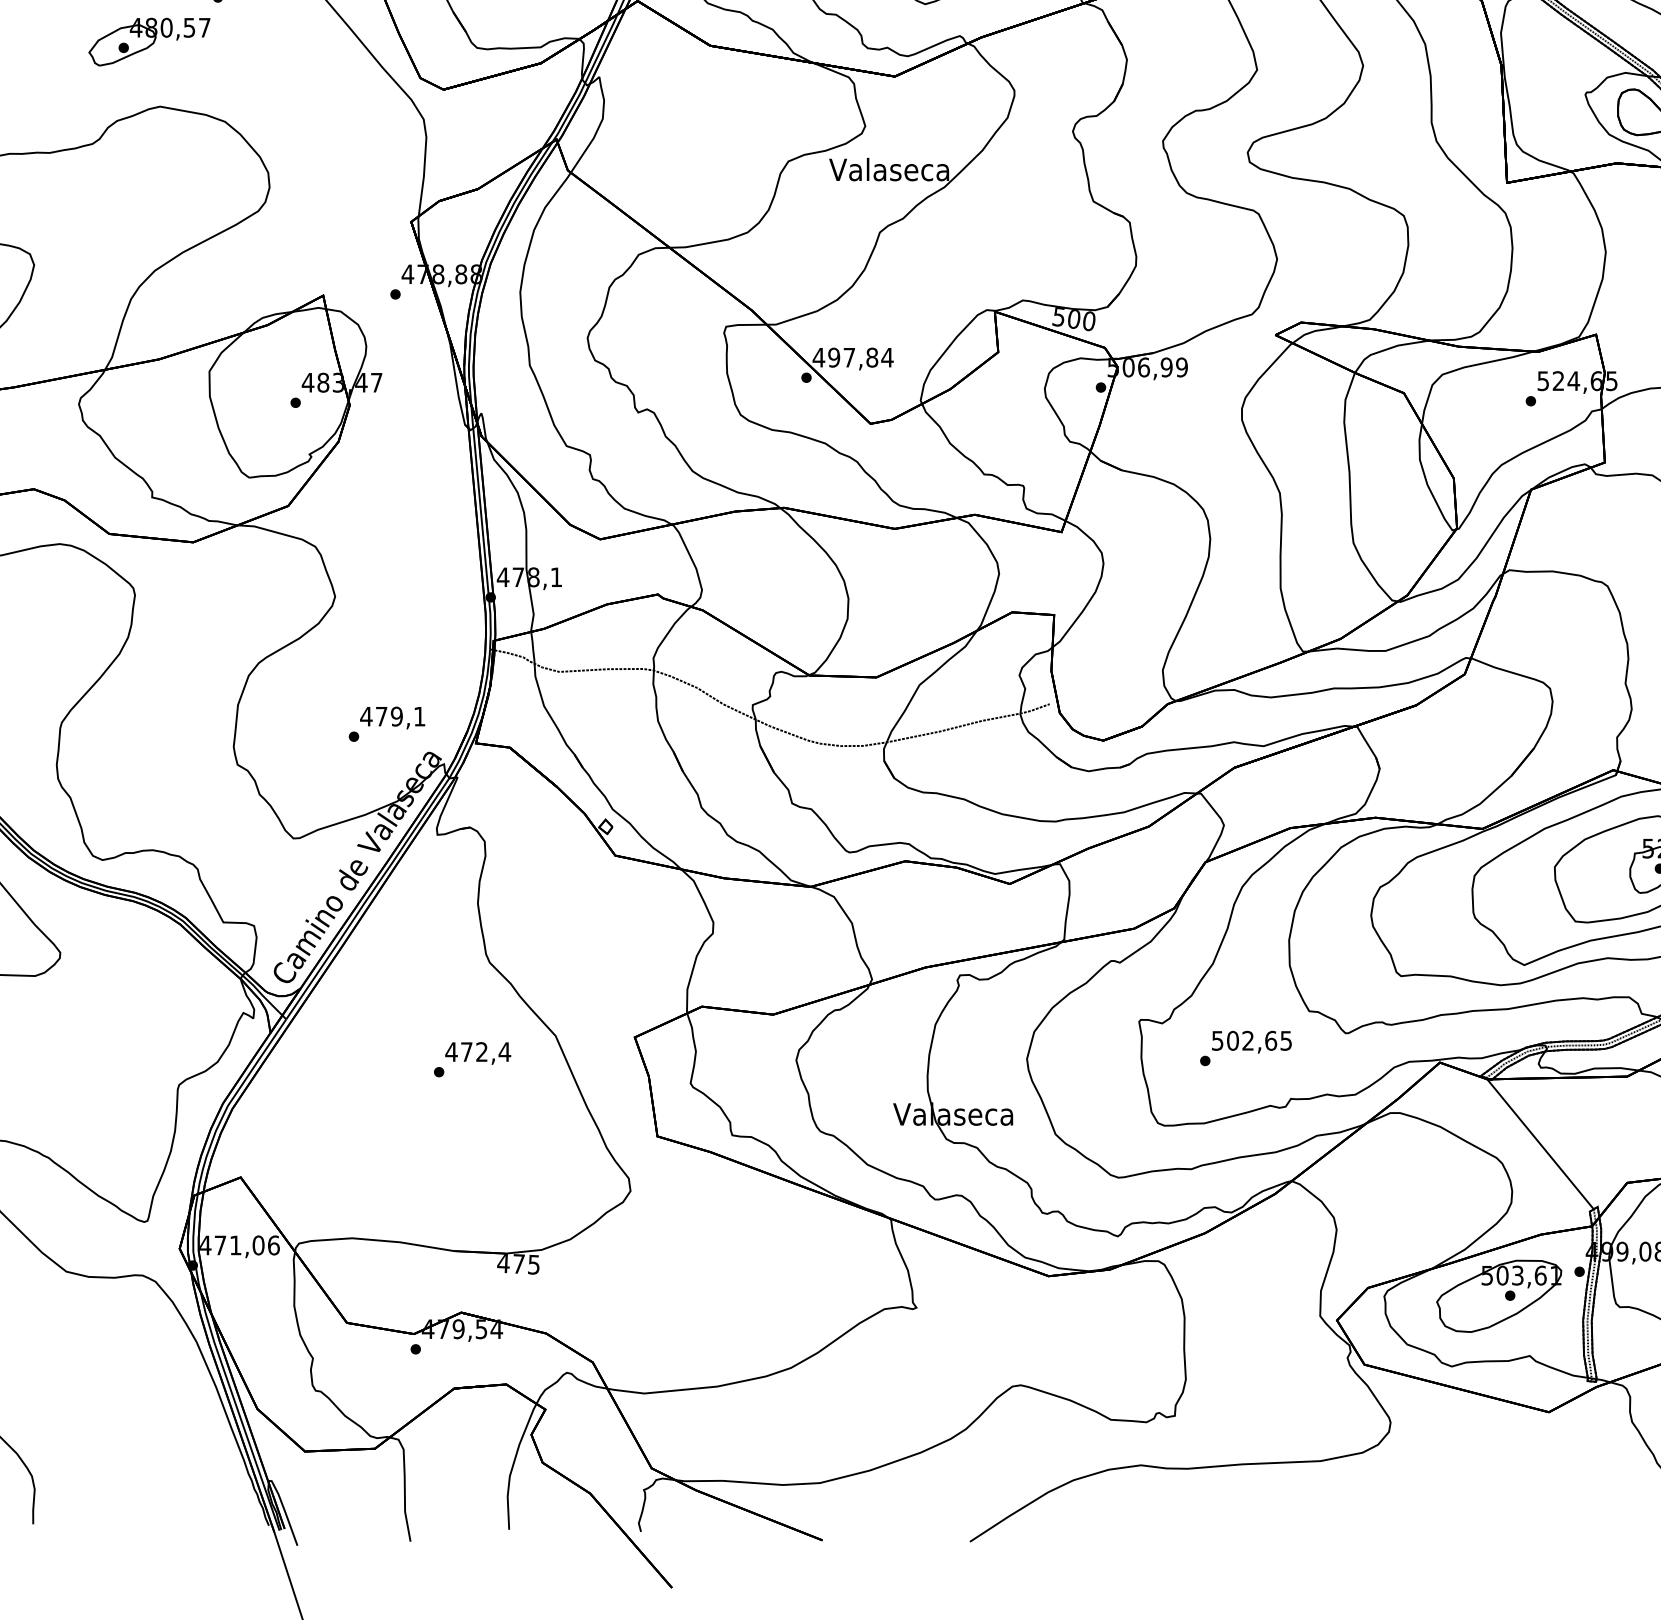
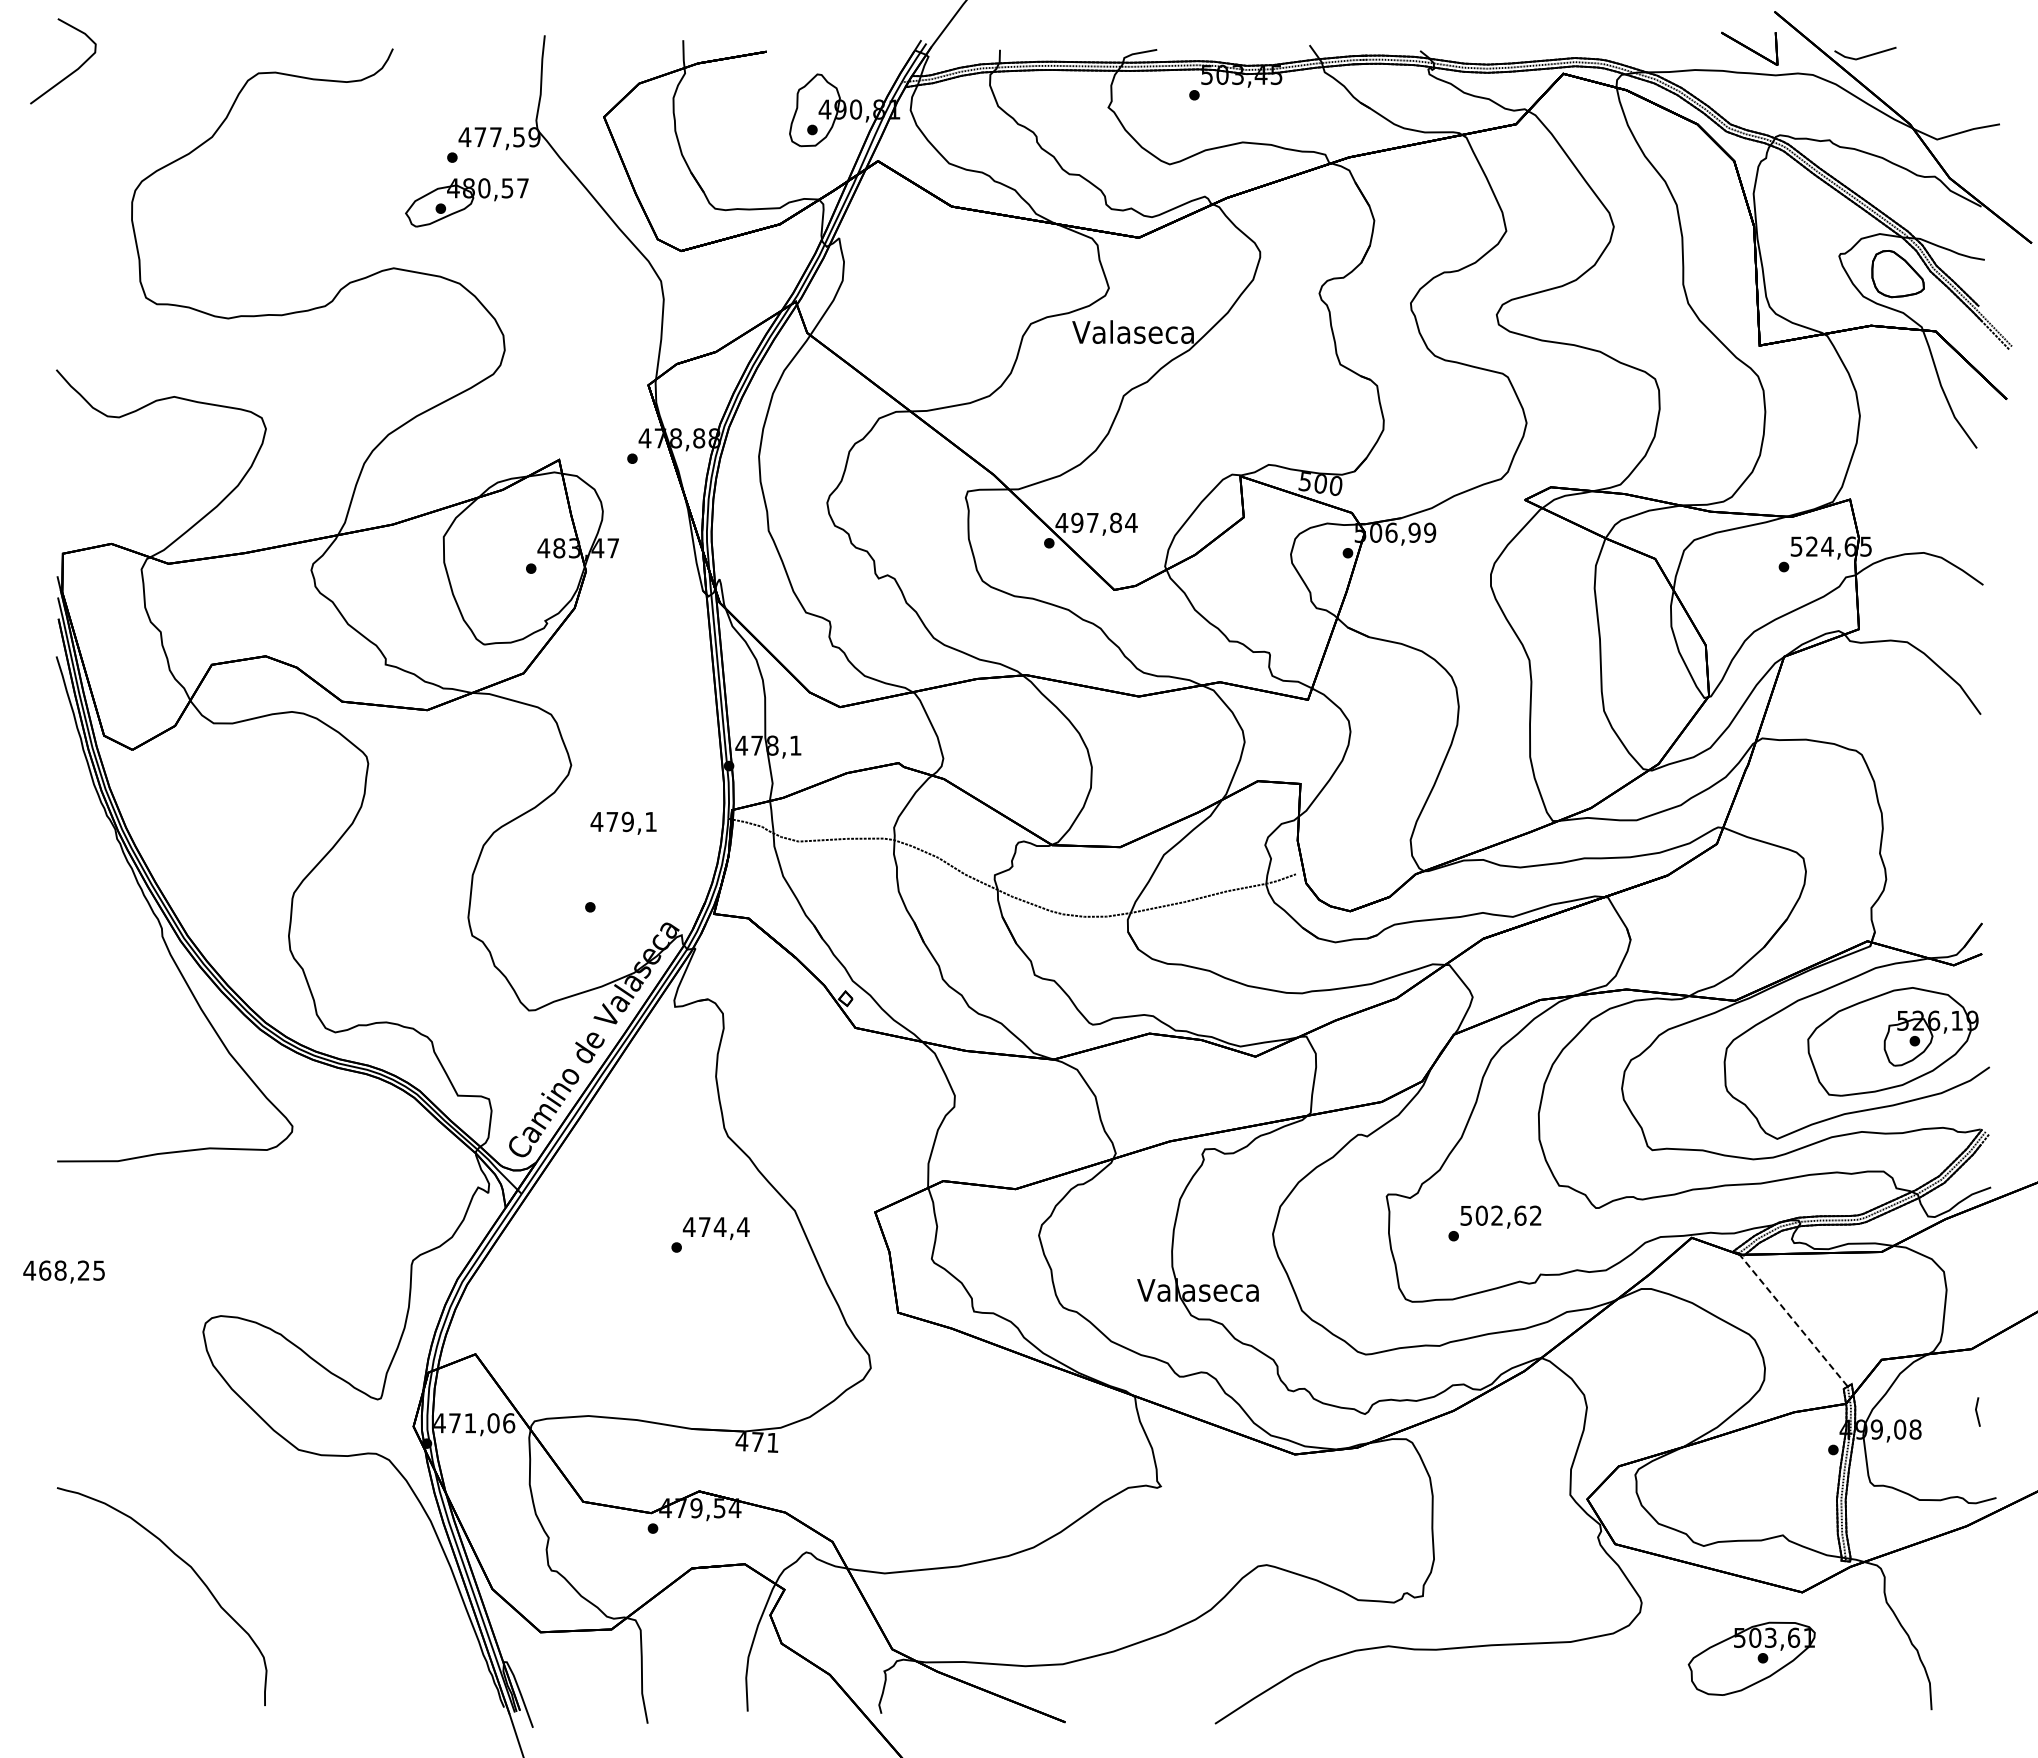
part: (149, 41) -> (466, 202), moved
text: (392, 717) -> (623, 822), moved
text: (1285, 1040) -> (1535, 1215), 502,65 -> 502,62
text: (481, 1051) -> (719, 1226), 472,4 -> 474,4
line: (1540, 1144) -> (1793, 1320), solid -> dashed
text: (533, 1264) -> (772, 1442), 475 -> 471
part: (1498, 1295) -> (1751, 1658), moved

